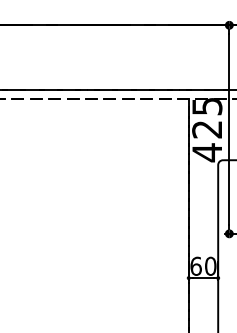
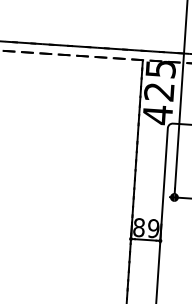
text: (203, 265) -> (146, 227), 60 -> 89

